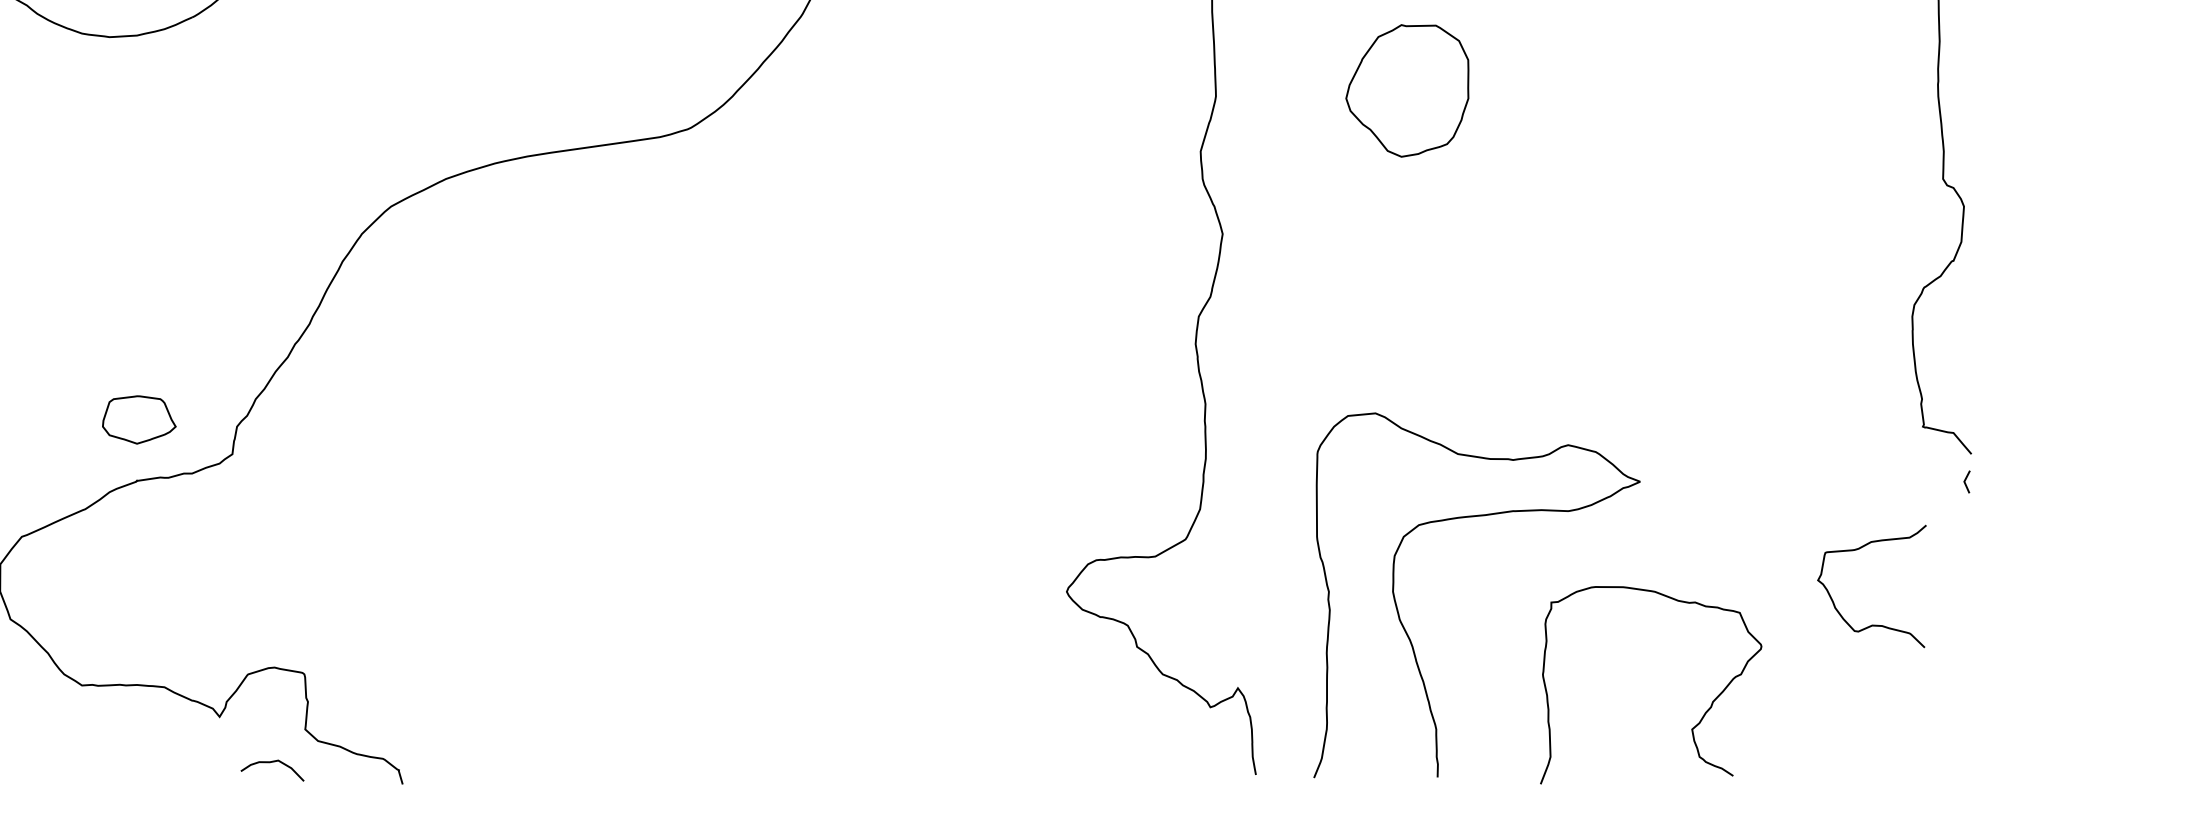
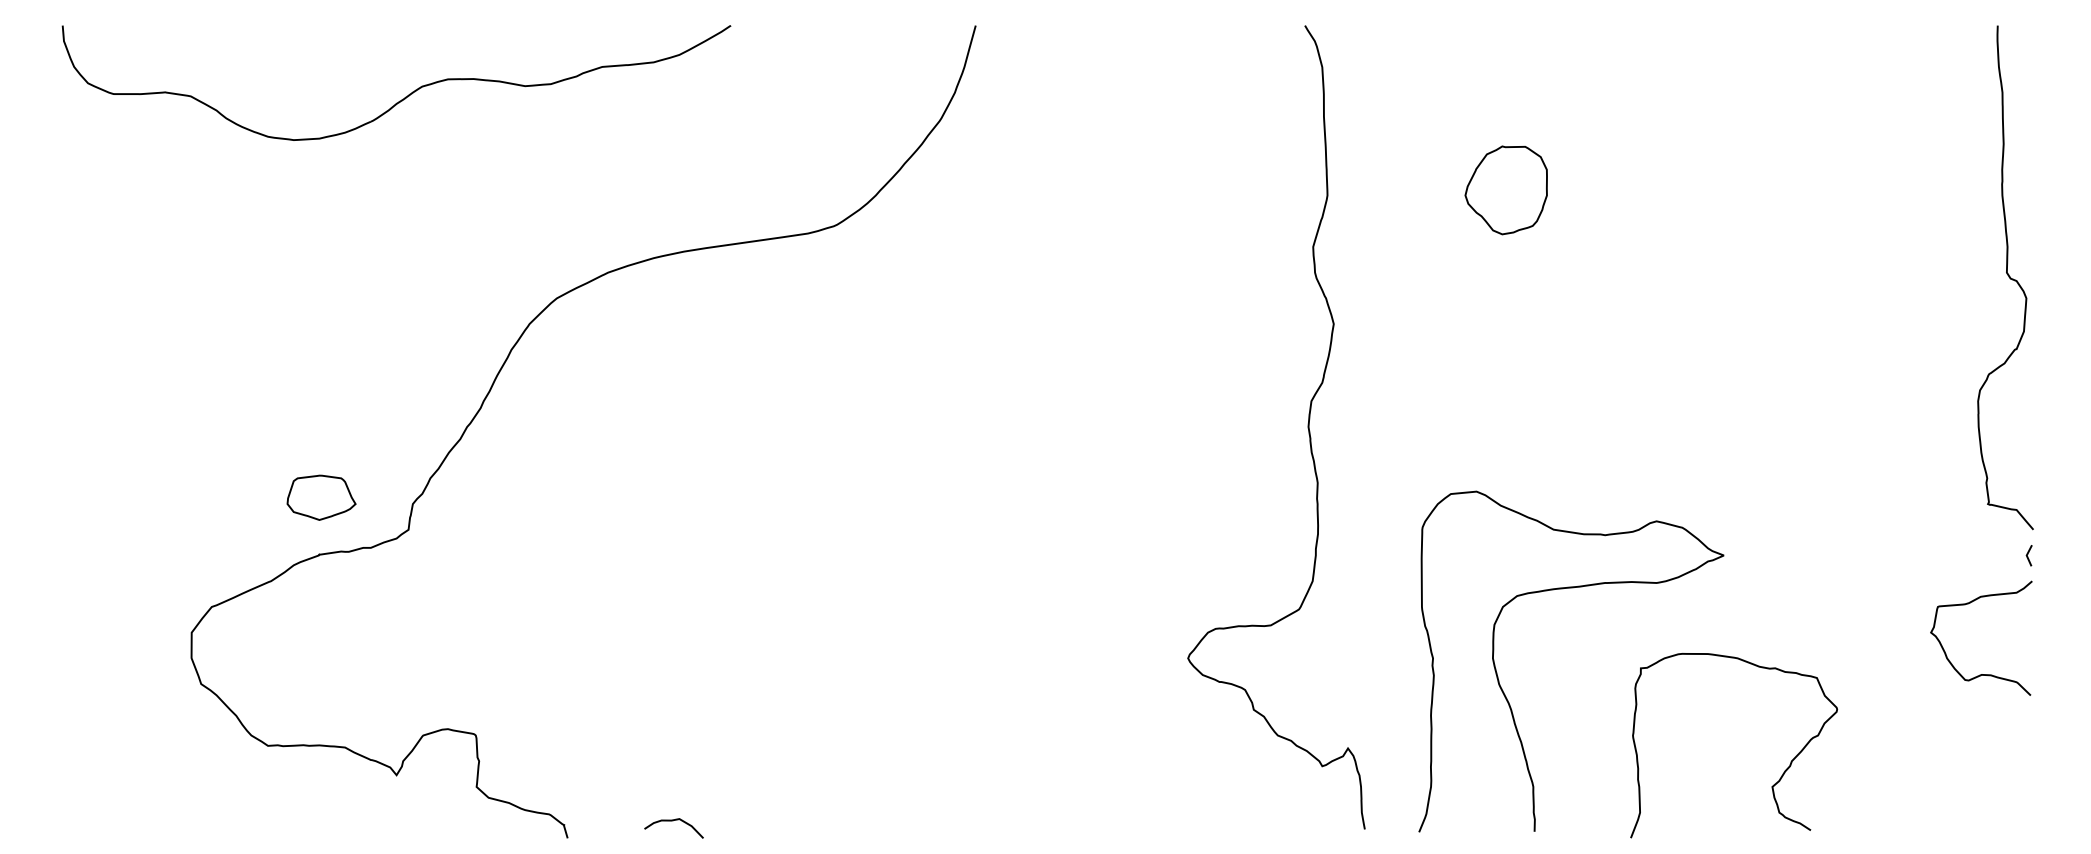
part: (1406, 91) -> (1505, 190), size x0.71
curve: (1858, 550) -> (1968, 604), moved
curve: (271, 763) -> (673, 821), moved

